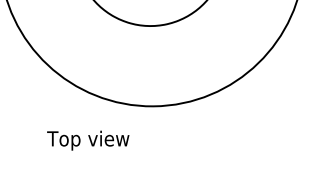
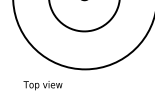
text: (87, 140) -> (42, 85), moved

